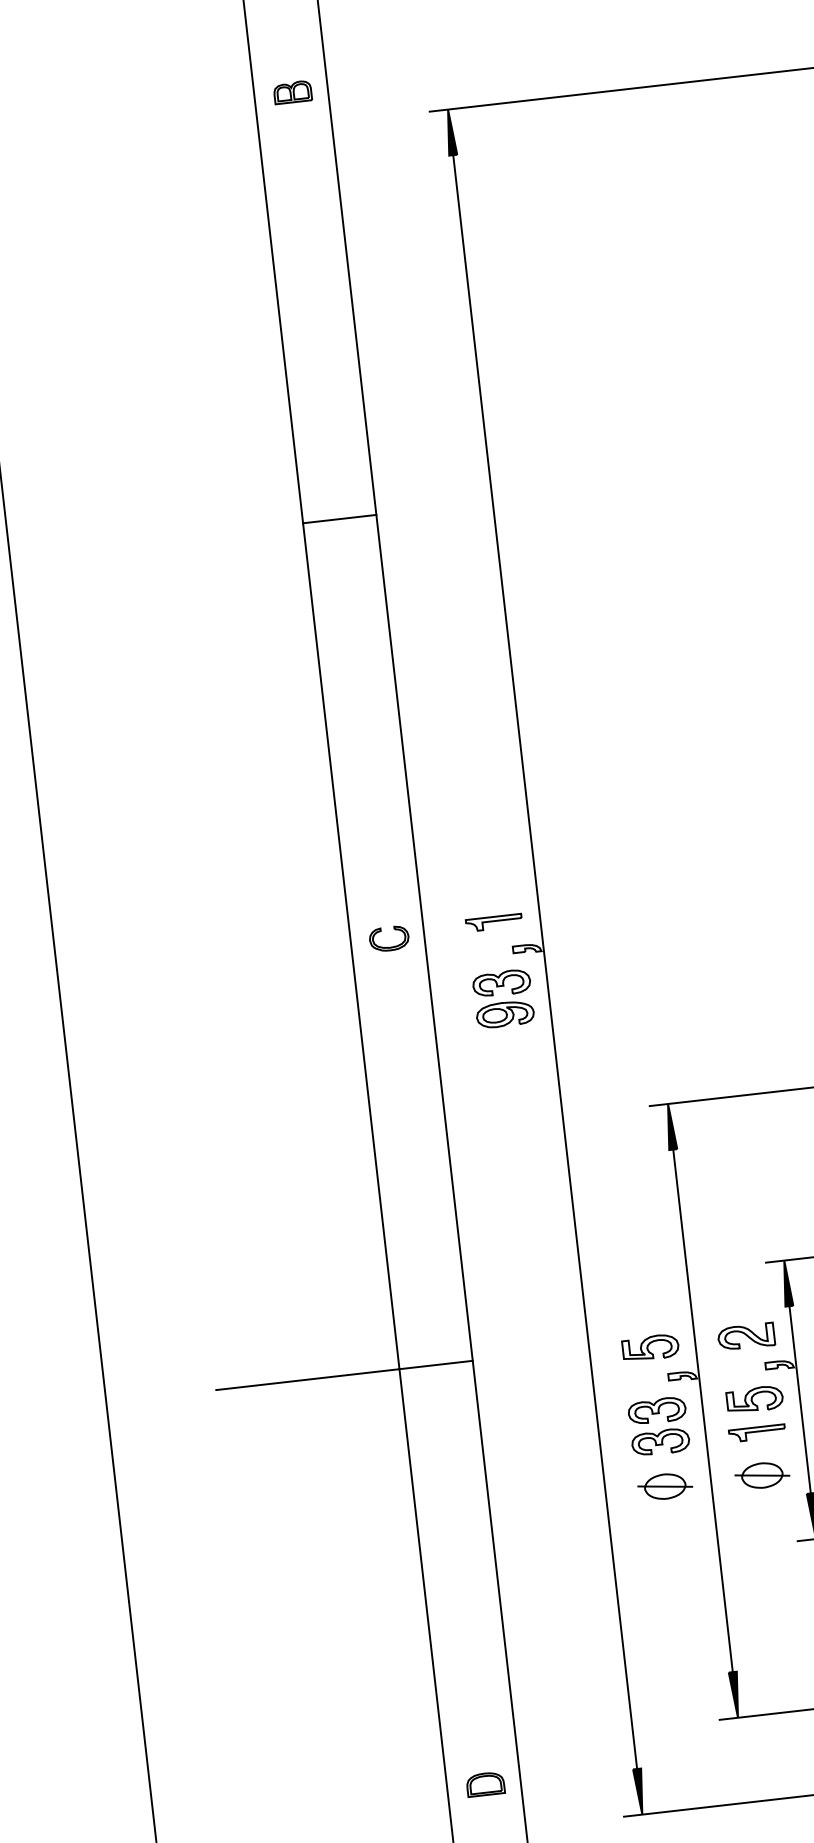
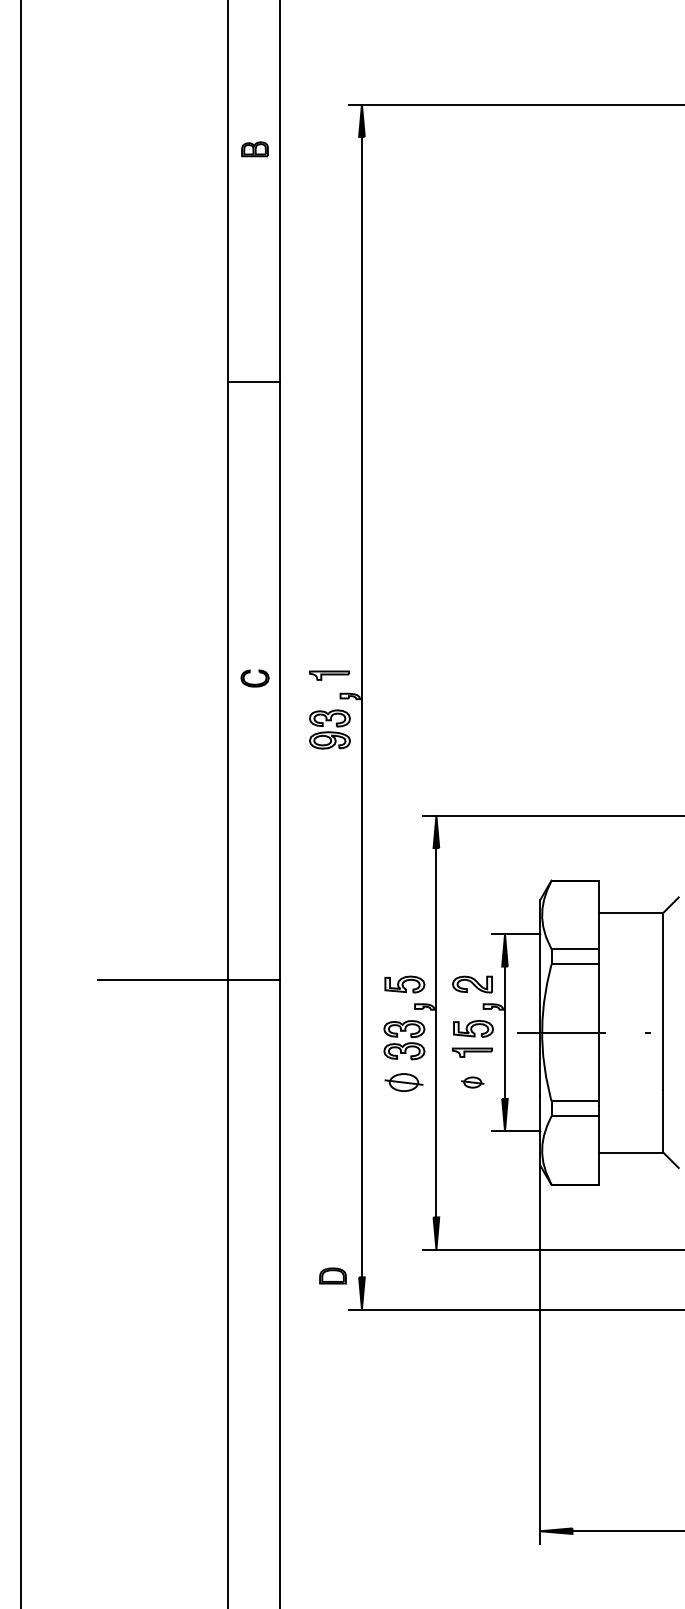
part: (292, 92) -> (254, 149), moved
part: (762, 1475) -> (472, 1082), size x0.6
part: (484, 1783) -> (332, 1275), moved

